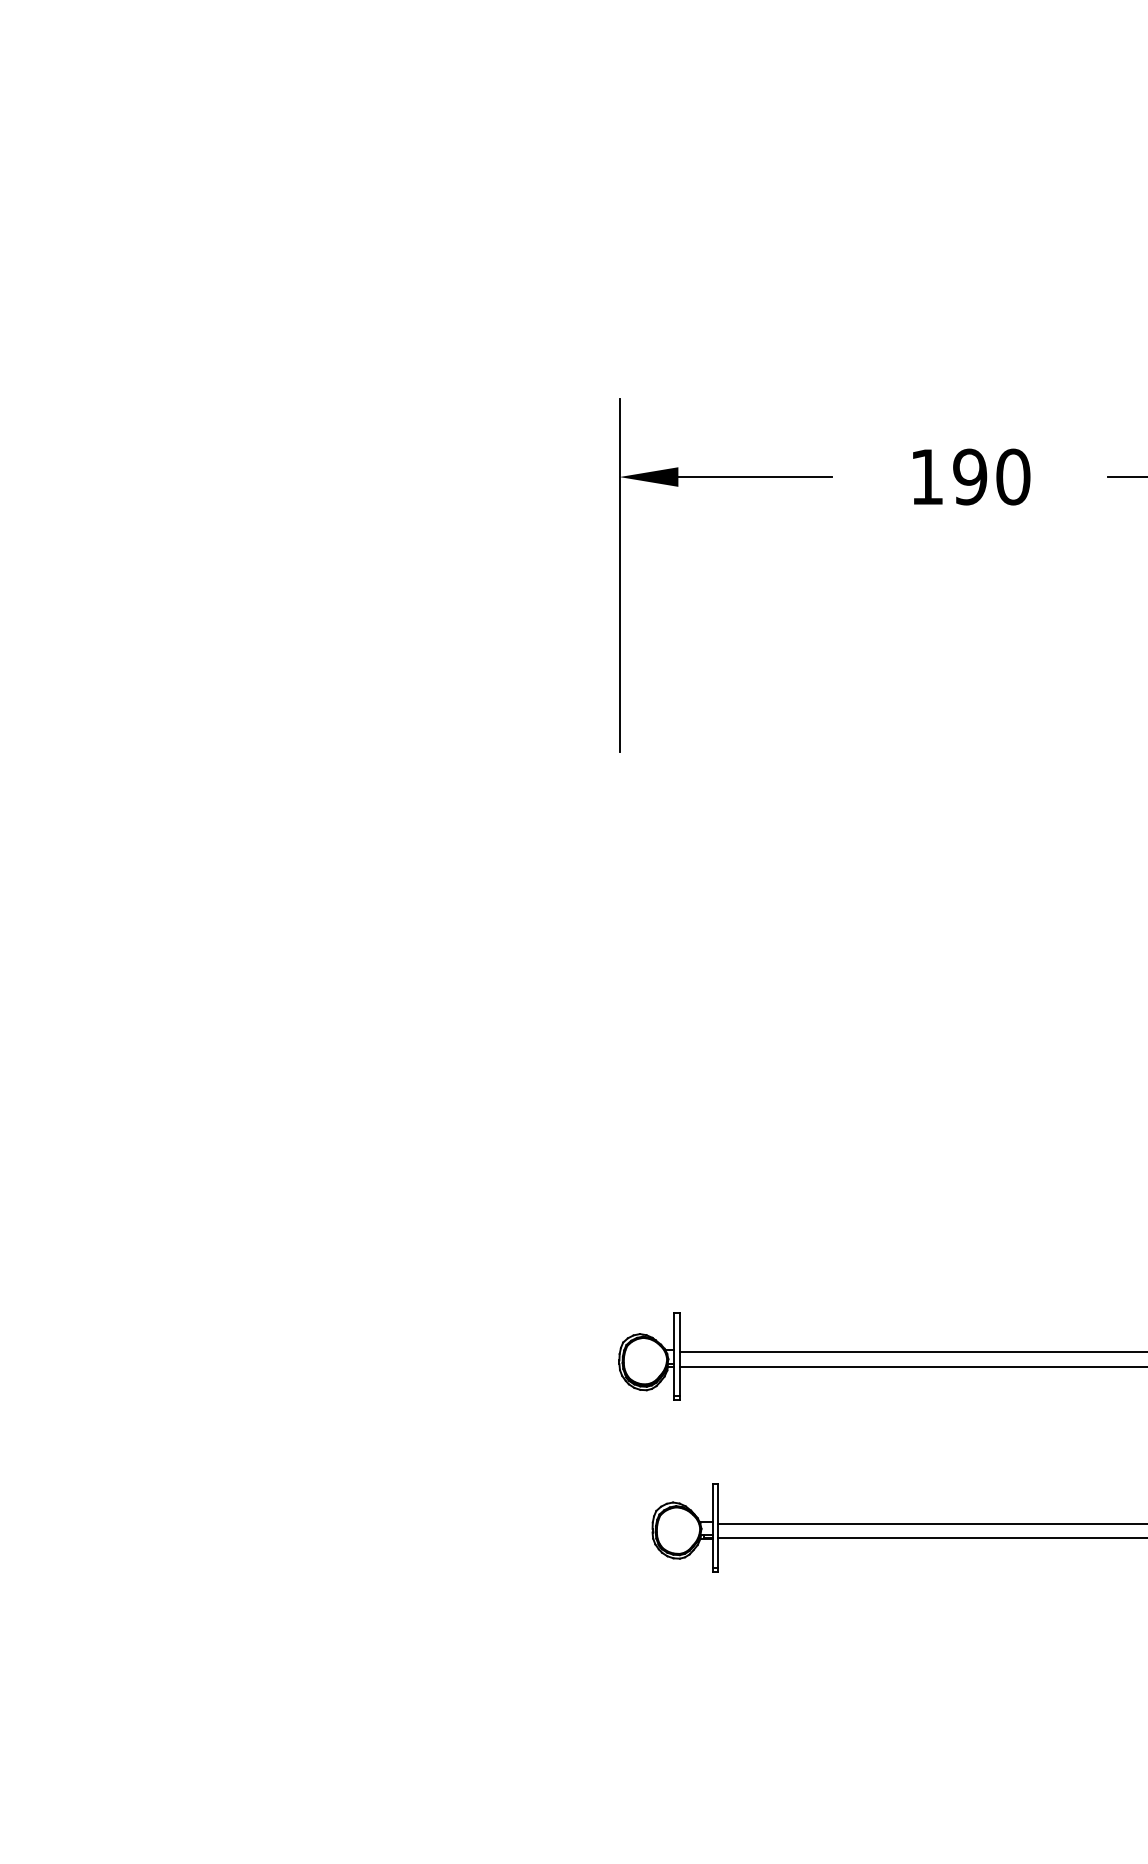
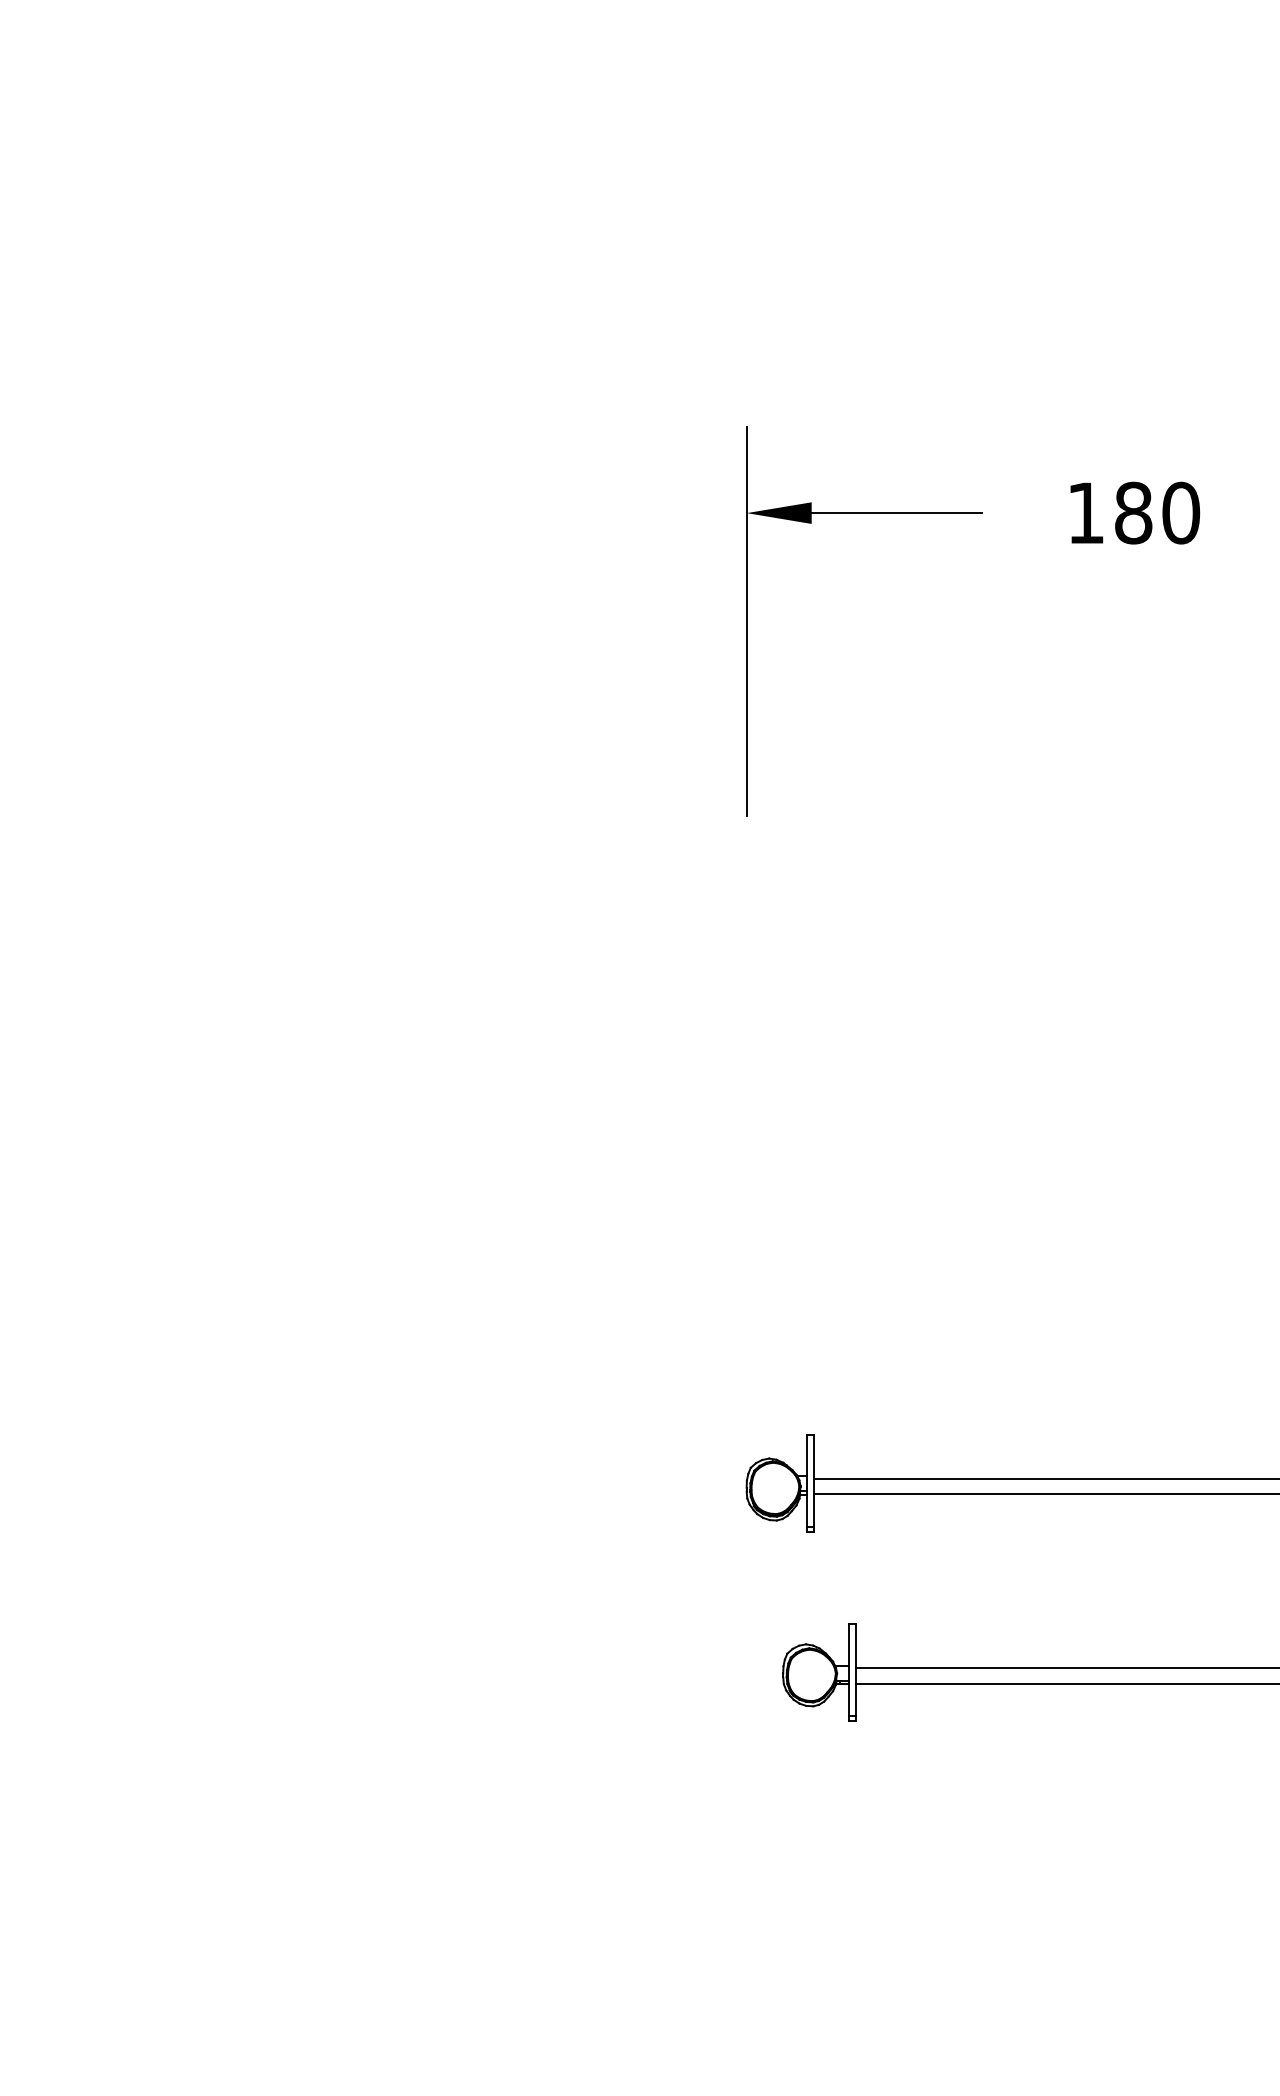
text: (970, 476) -> (1133, 512), 190 -> 180

